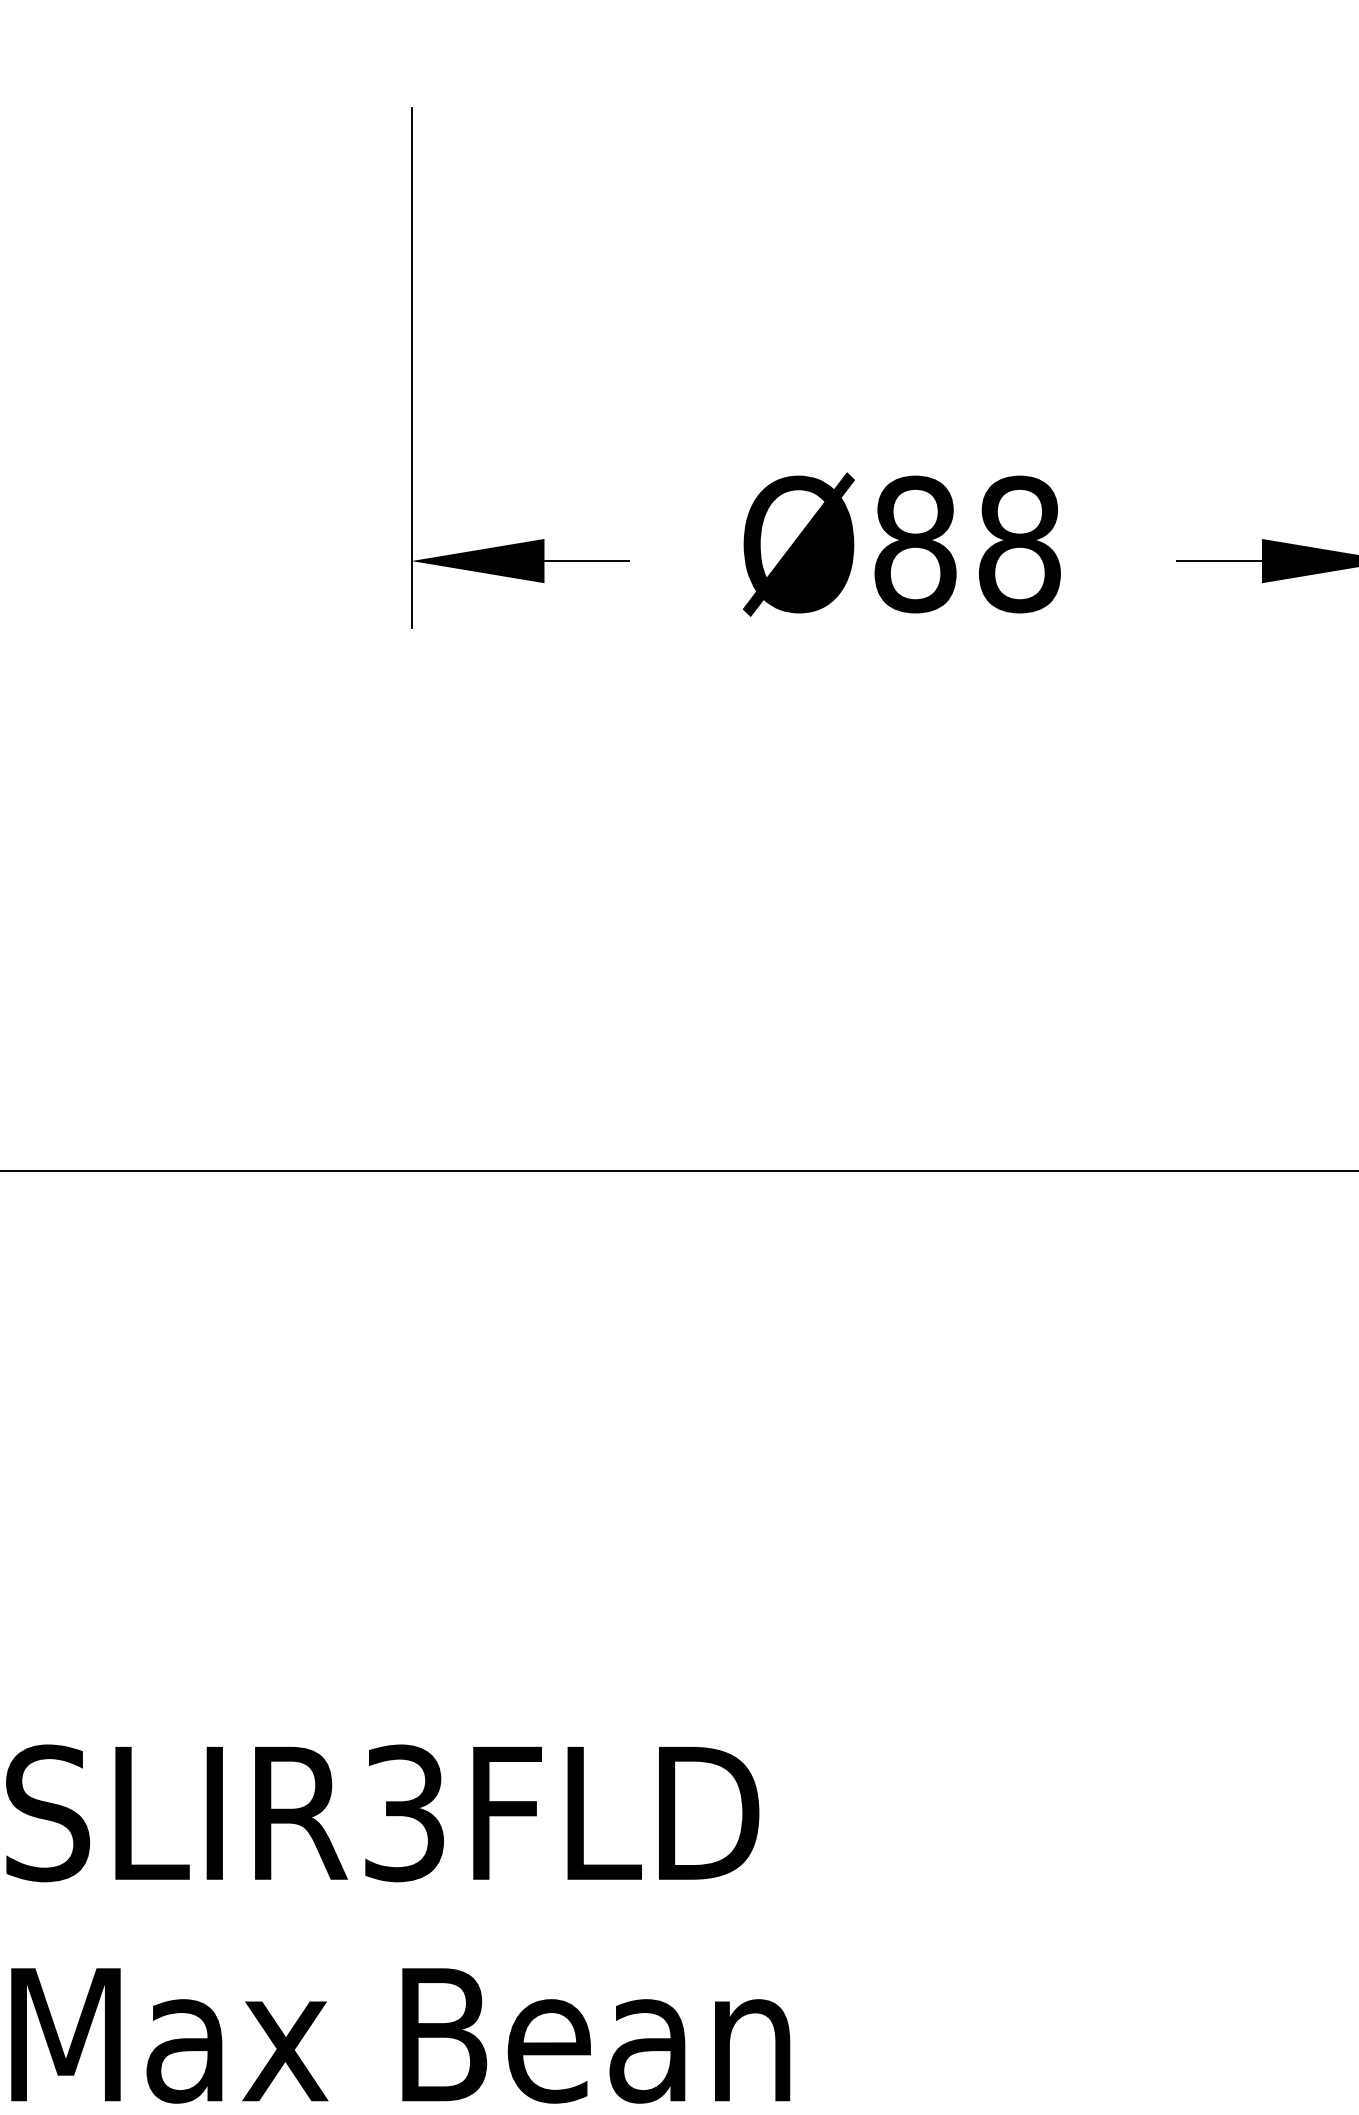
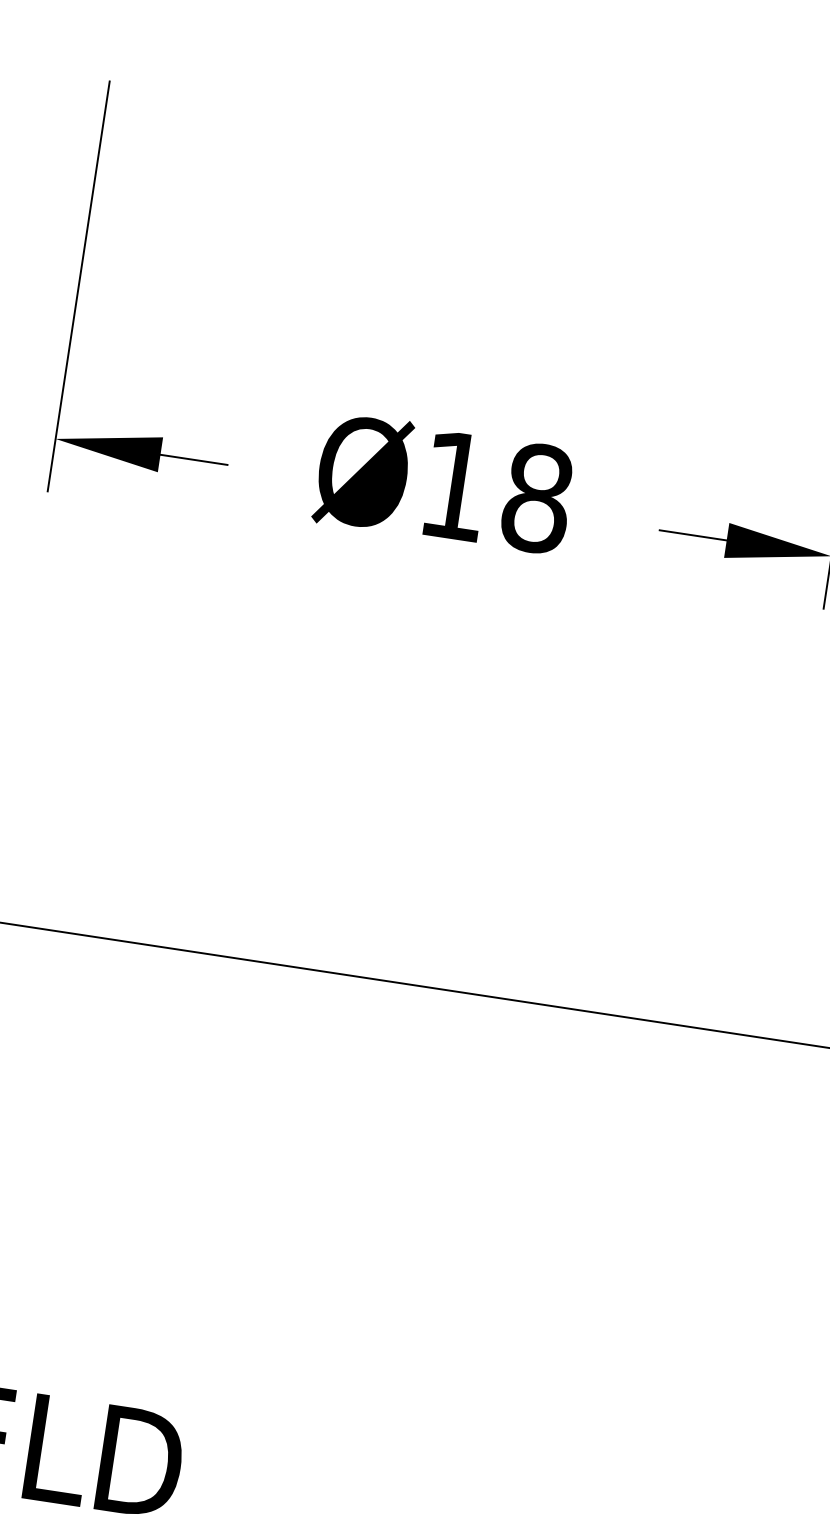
text: (915, 544) -> (455, 486), Ø88 -> Ø18

